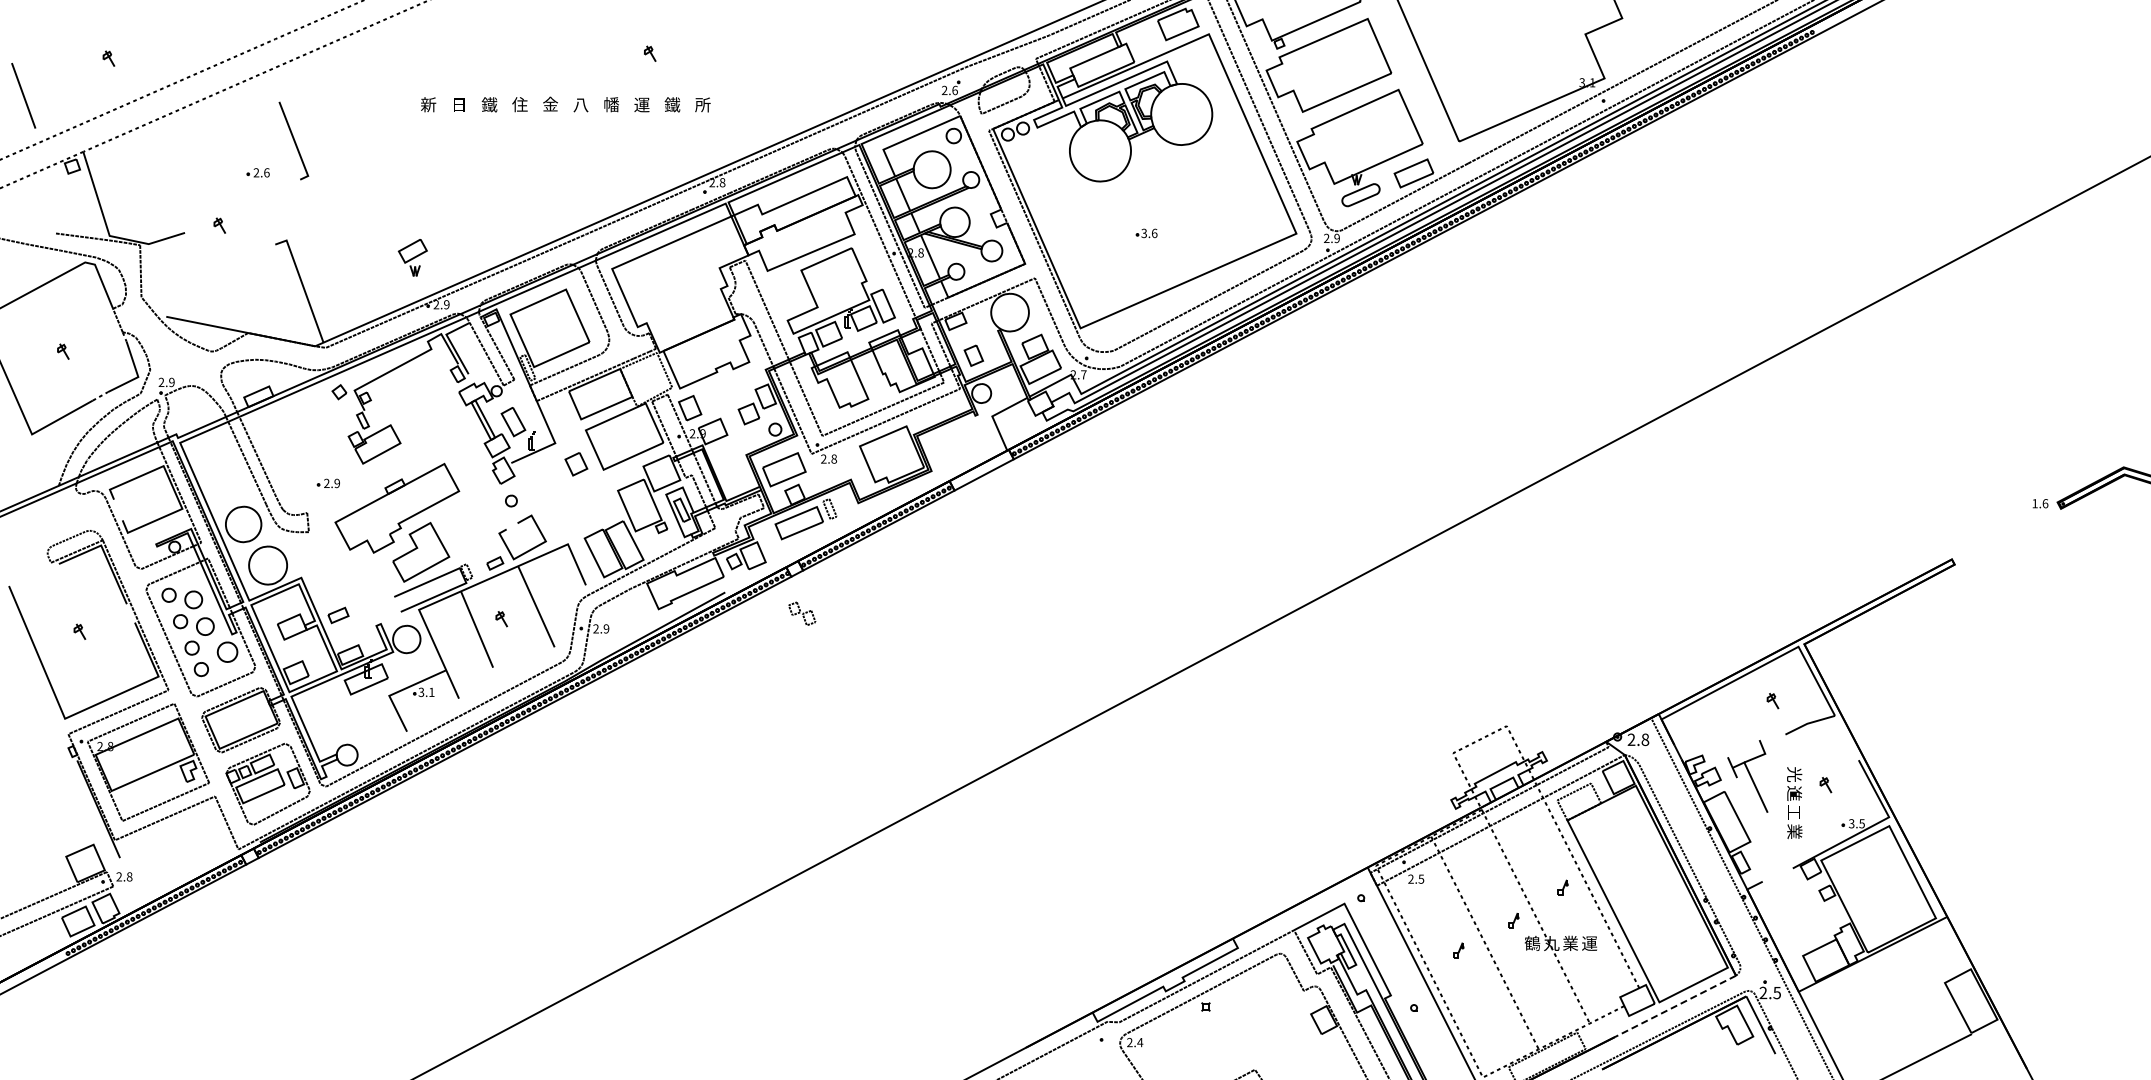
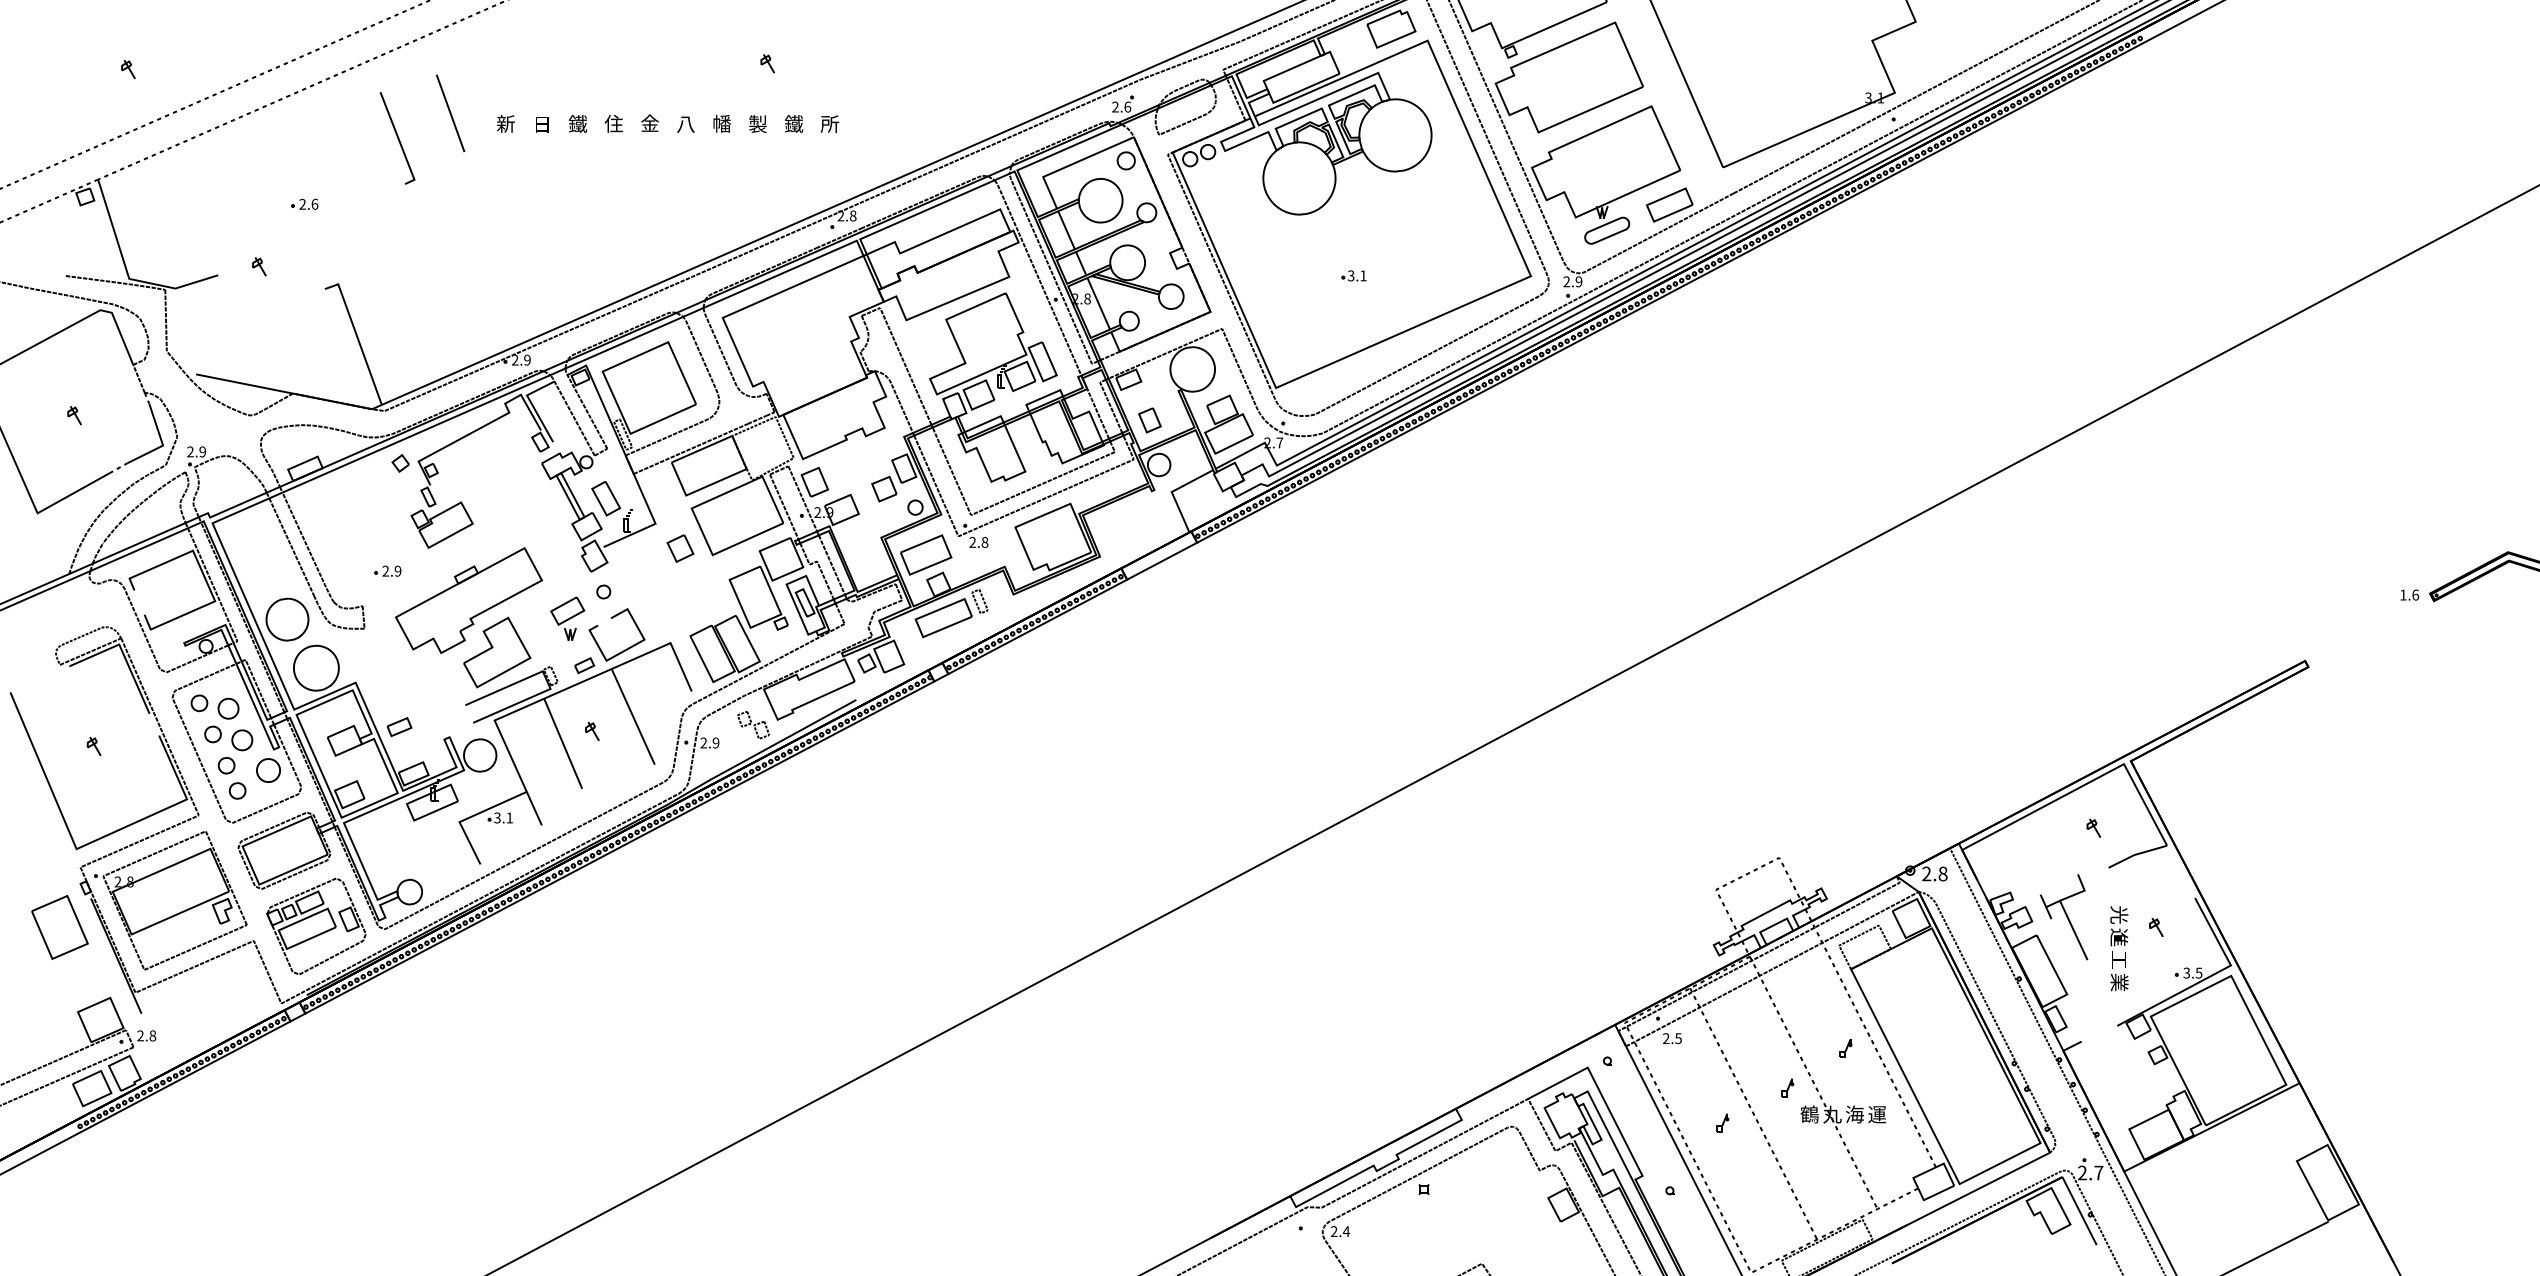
line: (23, 95) -> (450, 113), moved
text: (641, 104) -> (757, 123), 運 -> 製
line: (293, 140) -> (397, 137), moved
text: (1154, 233) -> (1363, 275), 3.6 -> 3.1
part: (412, 257) -> (567, 618), moved
part: (802, 613) -> (753, 724), moved
part: (50, 784) -> (59, 926), added
text: (1570, 942) -> (1854, 1113), 業 -> 海
text: (1777, 993) -> (2099, 1173), 2.5 -> 2.7
line: (1675, 1006) -> (1978, 1188), dashed -> solid

